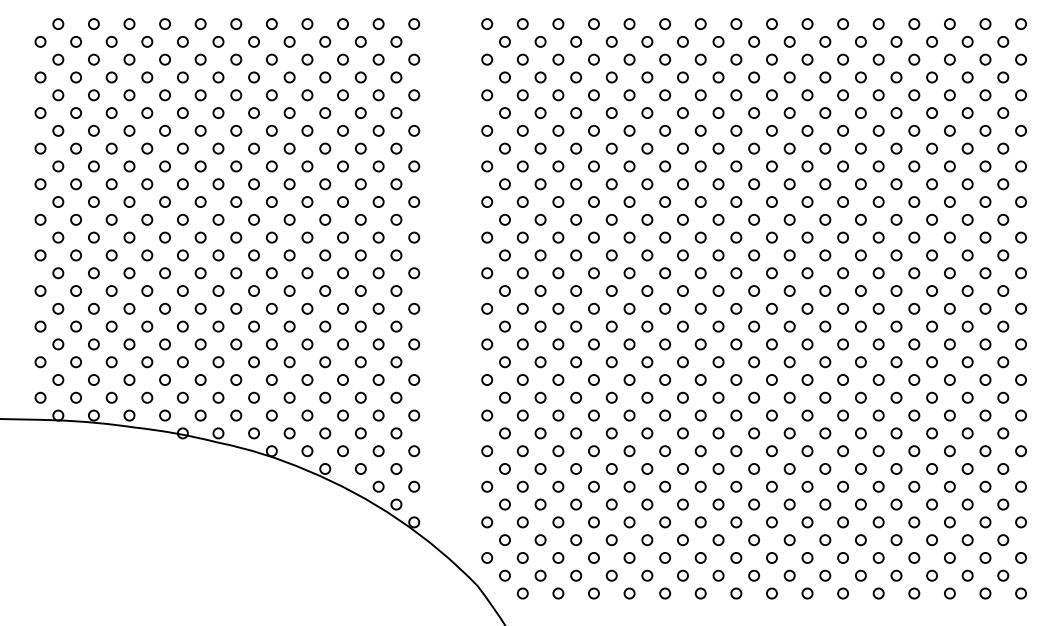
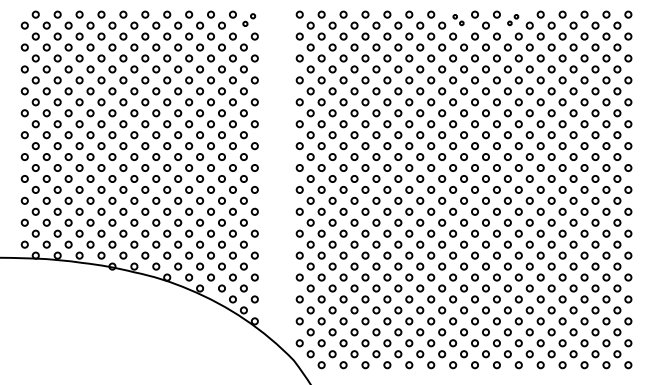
part: (403, 31) -> (248, 19), size x0.7
part: (745, 31) -> (458, 19), size x0.6
part: (832, 31) -> (512, 19), size x0.6

